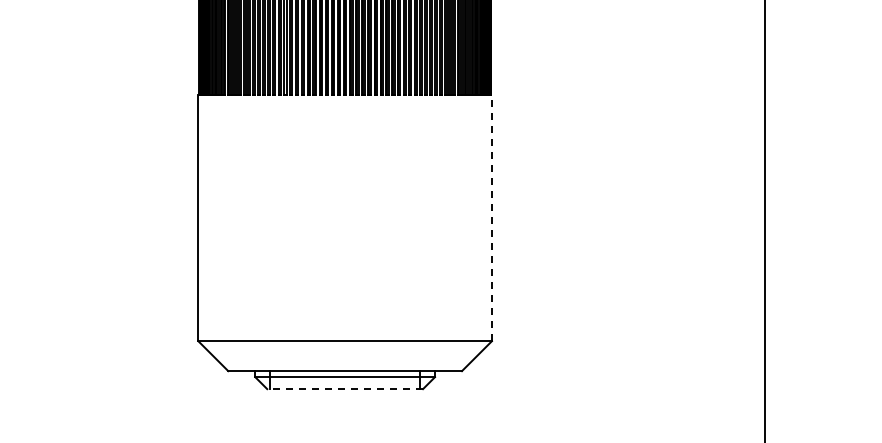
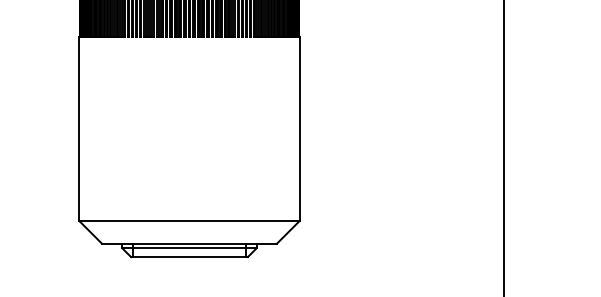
line: (491, 218) -> (299, 129), dashed -> solid
line: (345, 389) -> (189, 257), dashed -> solid

